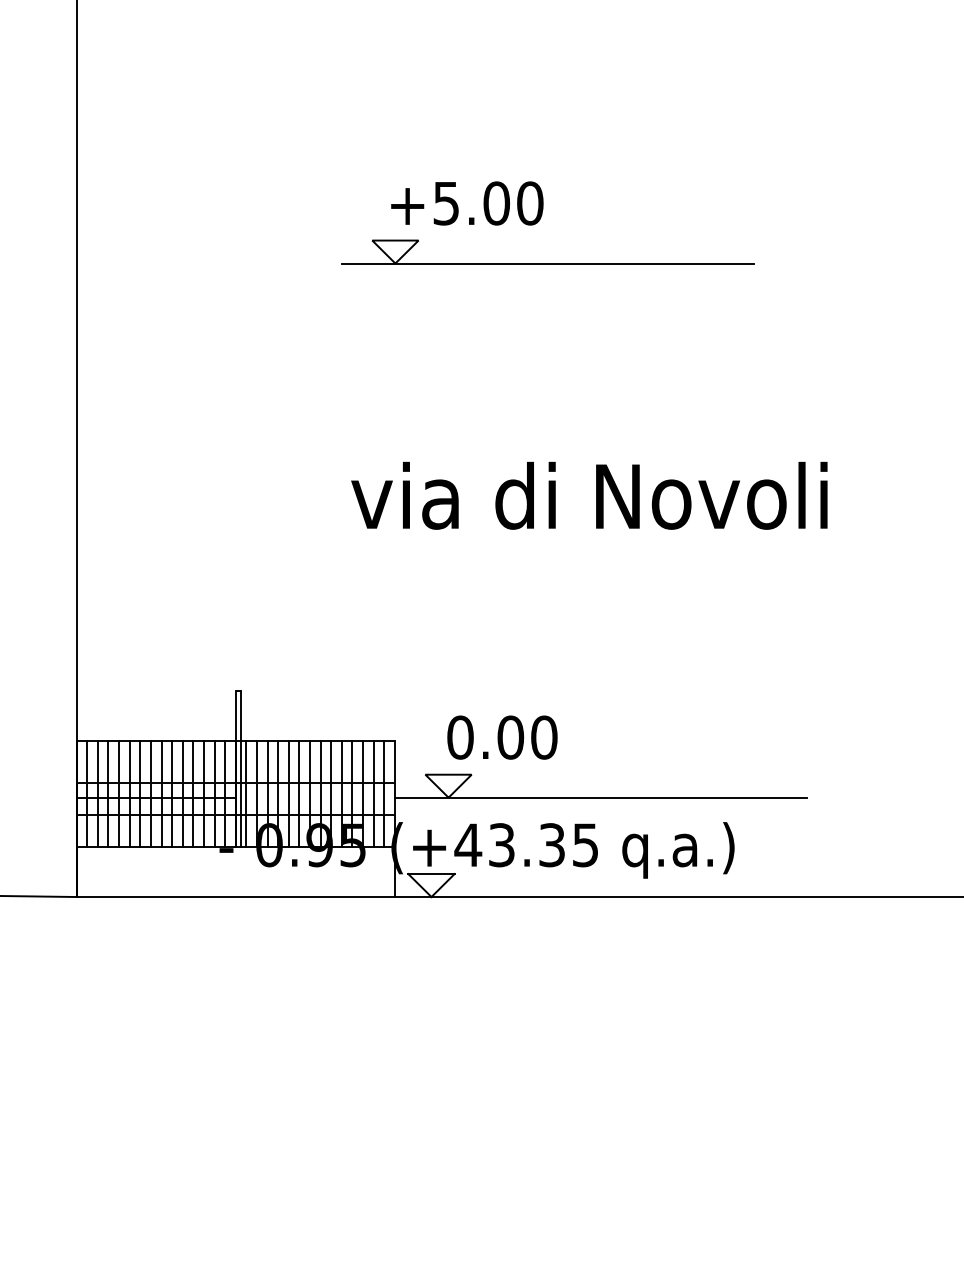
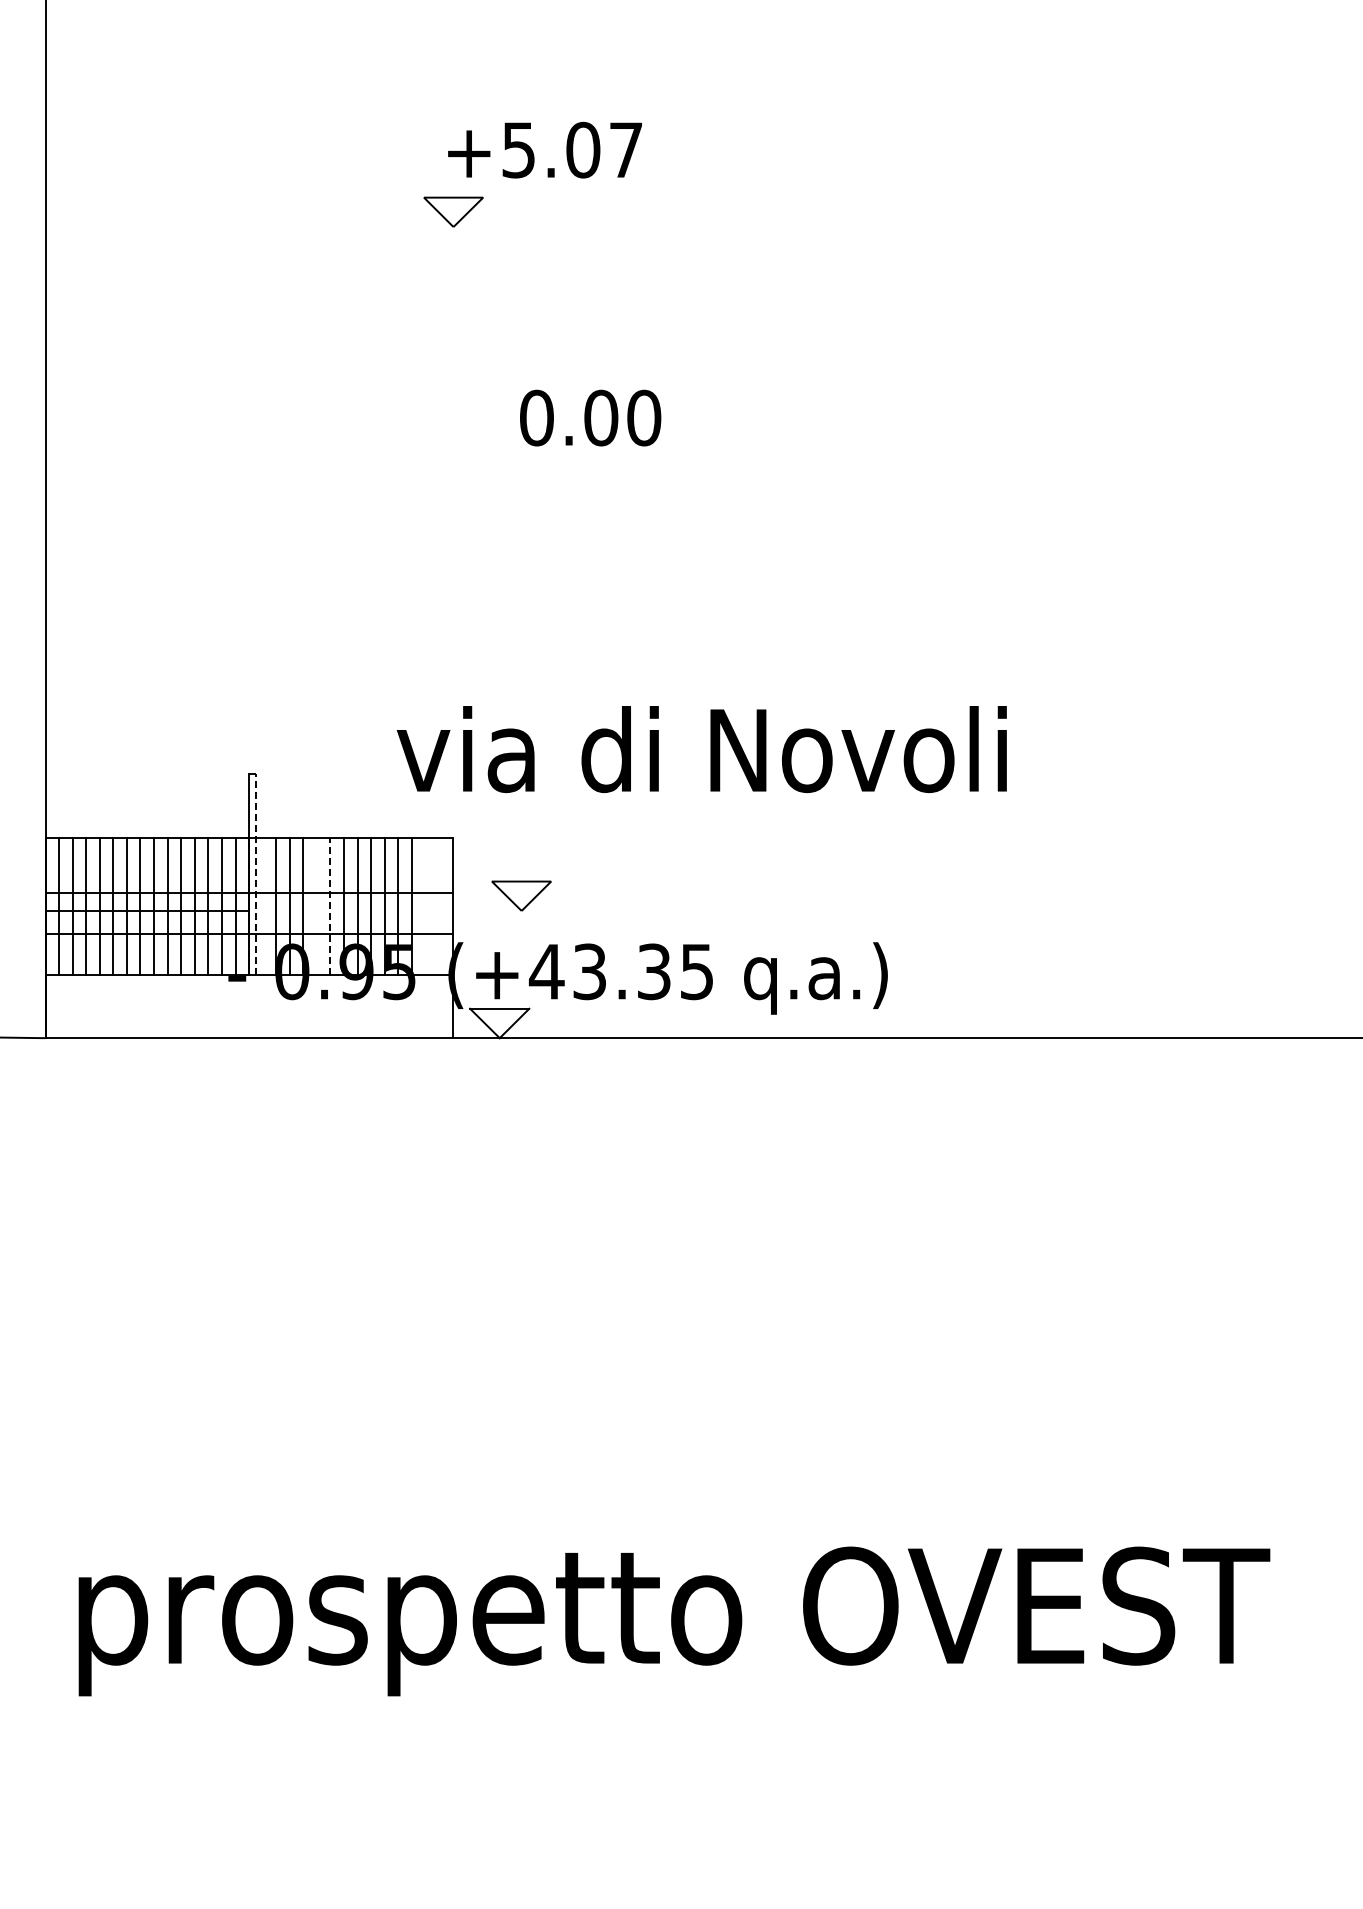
text: (530, 202) -> (626, 149), +5.00 -> +5.07
line: (547, 263) -> (648, 227), removed
text: (589, 495) -> (701, 749), moved
text: (502, 737) -> (590, 417), moved
line: (240, 768) -> (255, 873), solid -> dashed
line: (246, 793) -> (262, 905), removed
line: (288, 793) -> (316, 905), removed
line: (299, 793) -> (330, 905), solid -> dashed
line: (373, 793) -> (425, 905), removed
line: (384, 793) -> (439, 905), removed
line: (600, 797) -> (716, 910), removed

